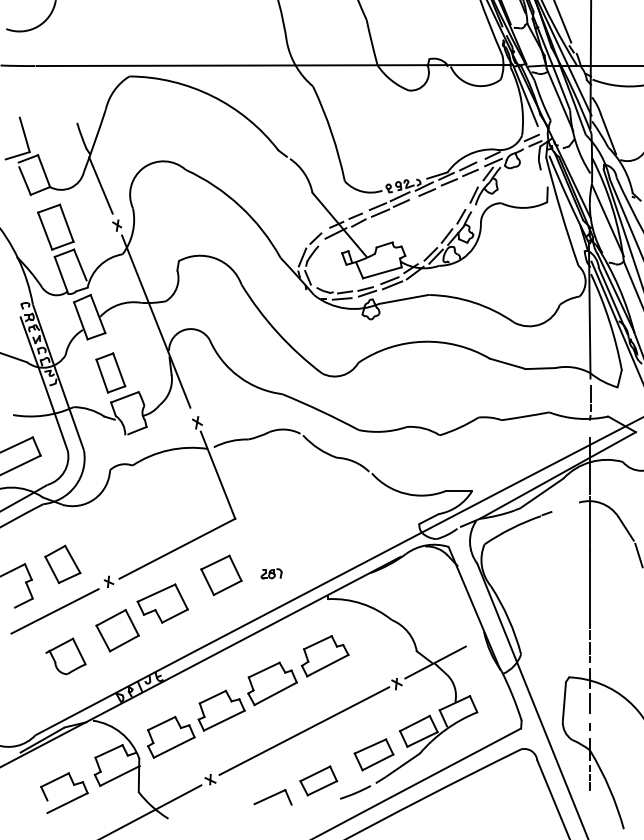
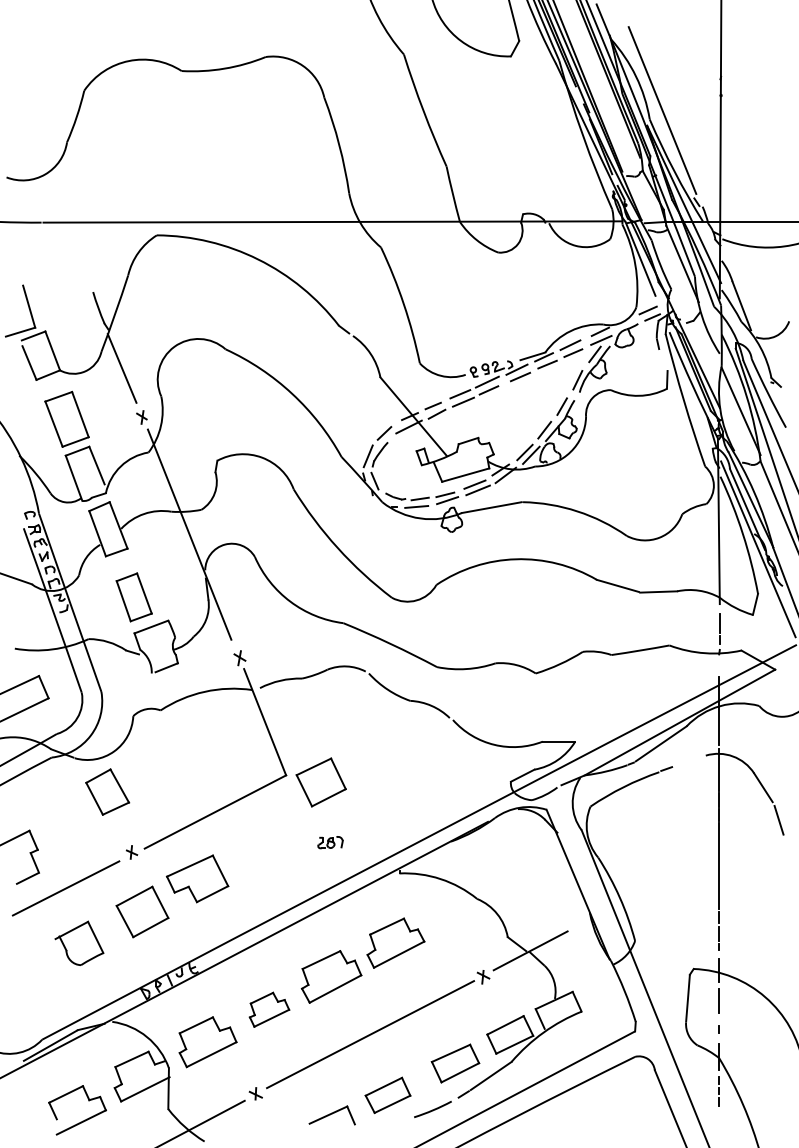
part: (62, 563) -> (107, 791), moved
part: (220, 575) -> (320, 782), moved
part: (221, 710) -> (269, 1009), size x0.7

